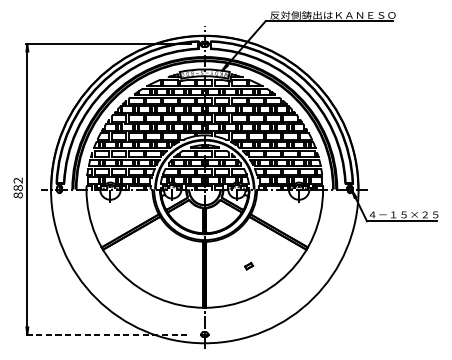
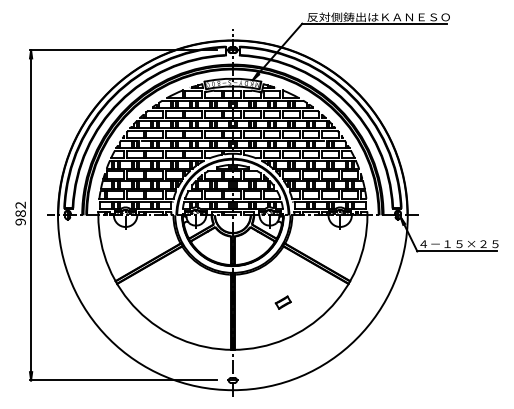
text: (18, 194) -> (20, 221), 882 -> 982
part: (248, 266) -> (282, 302), size x1.67
line: (108, 334) -> (123, 380), dashed -> solid

